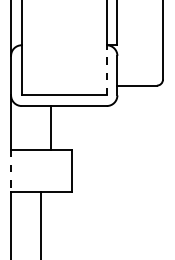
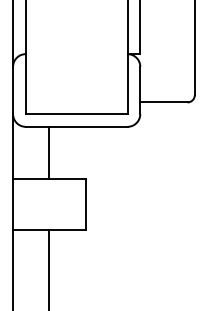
line: (106, 70) -> (127, 84), dashed -> solid
line: (51, 127) -> (49, 152), moved
line: (11, 170) -> (13, 204), dashed -> solid

